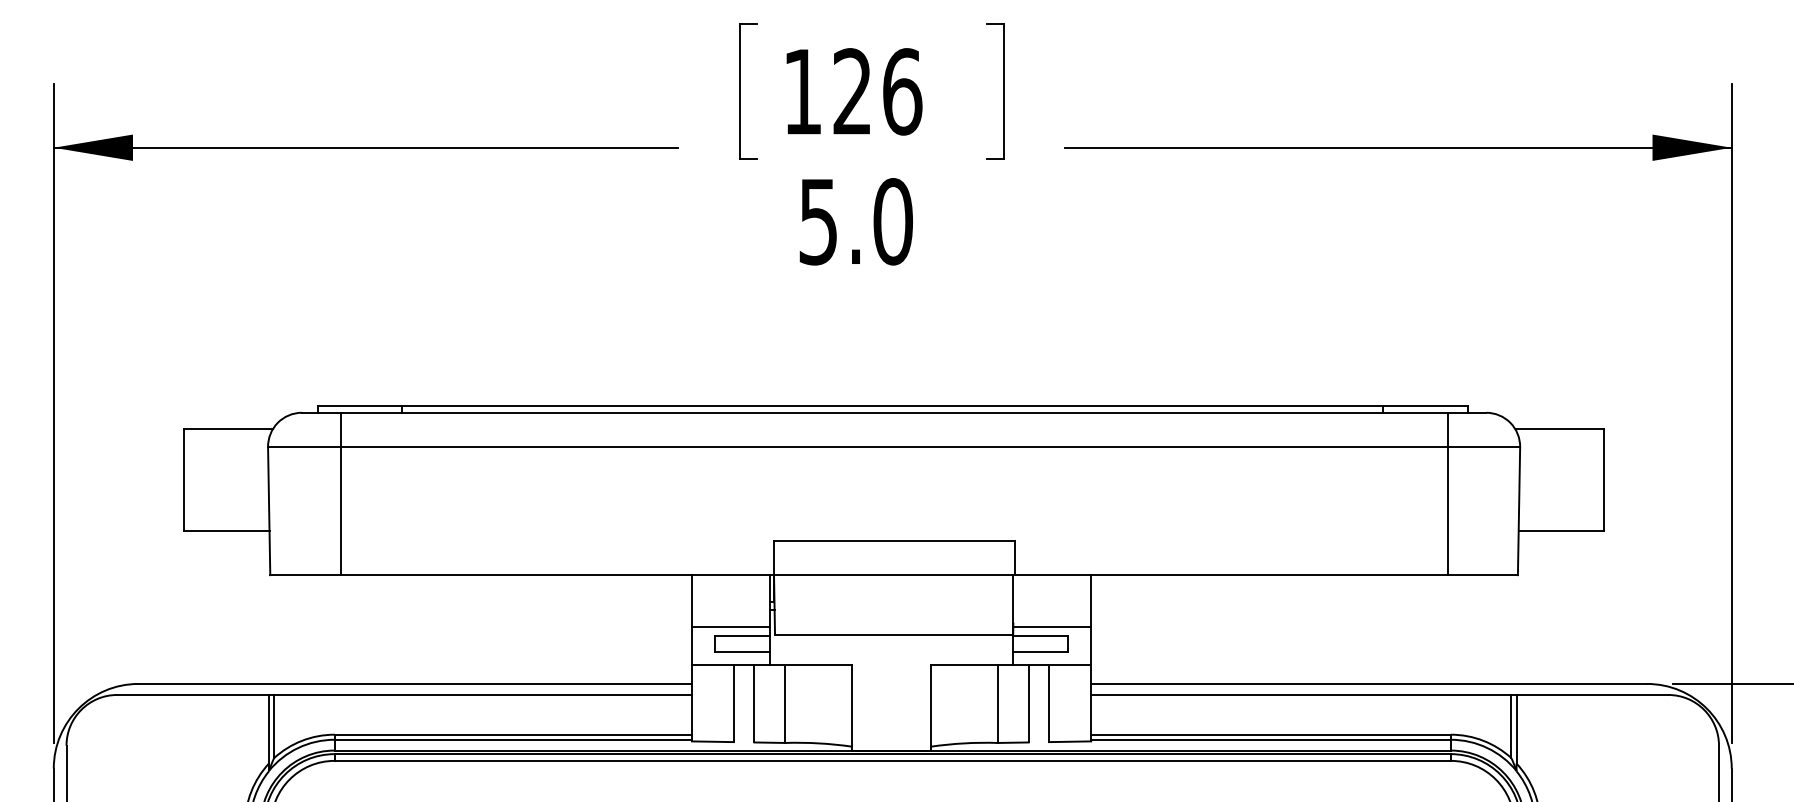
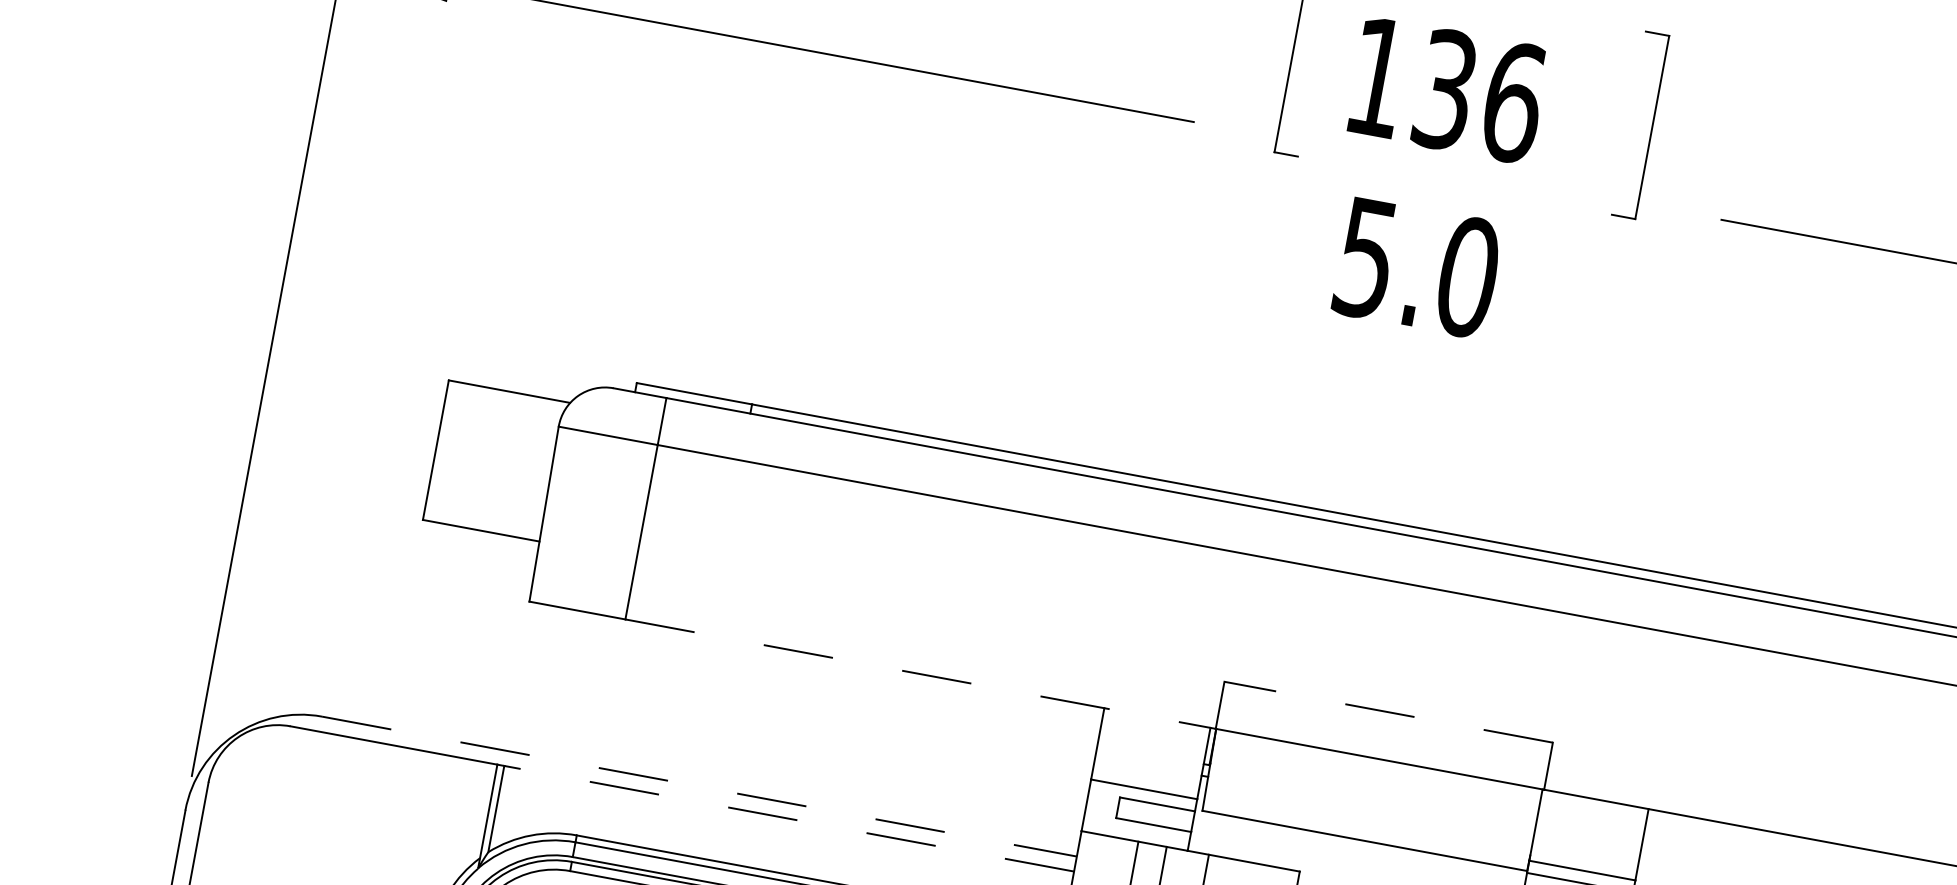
text: (852, 91) -> (1445, 89), 126 -> 136
line: (893, 540) -> (1387, 711), solid -> dashed
line: (557, 575) -> (920, 674), solid -> dashed
line: (415, 683) -> (700, 786), solid -> dashed
line: (483, 694) -> (789, 818), solid -> dashed

